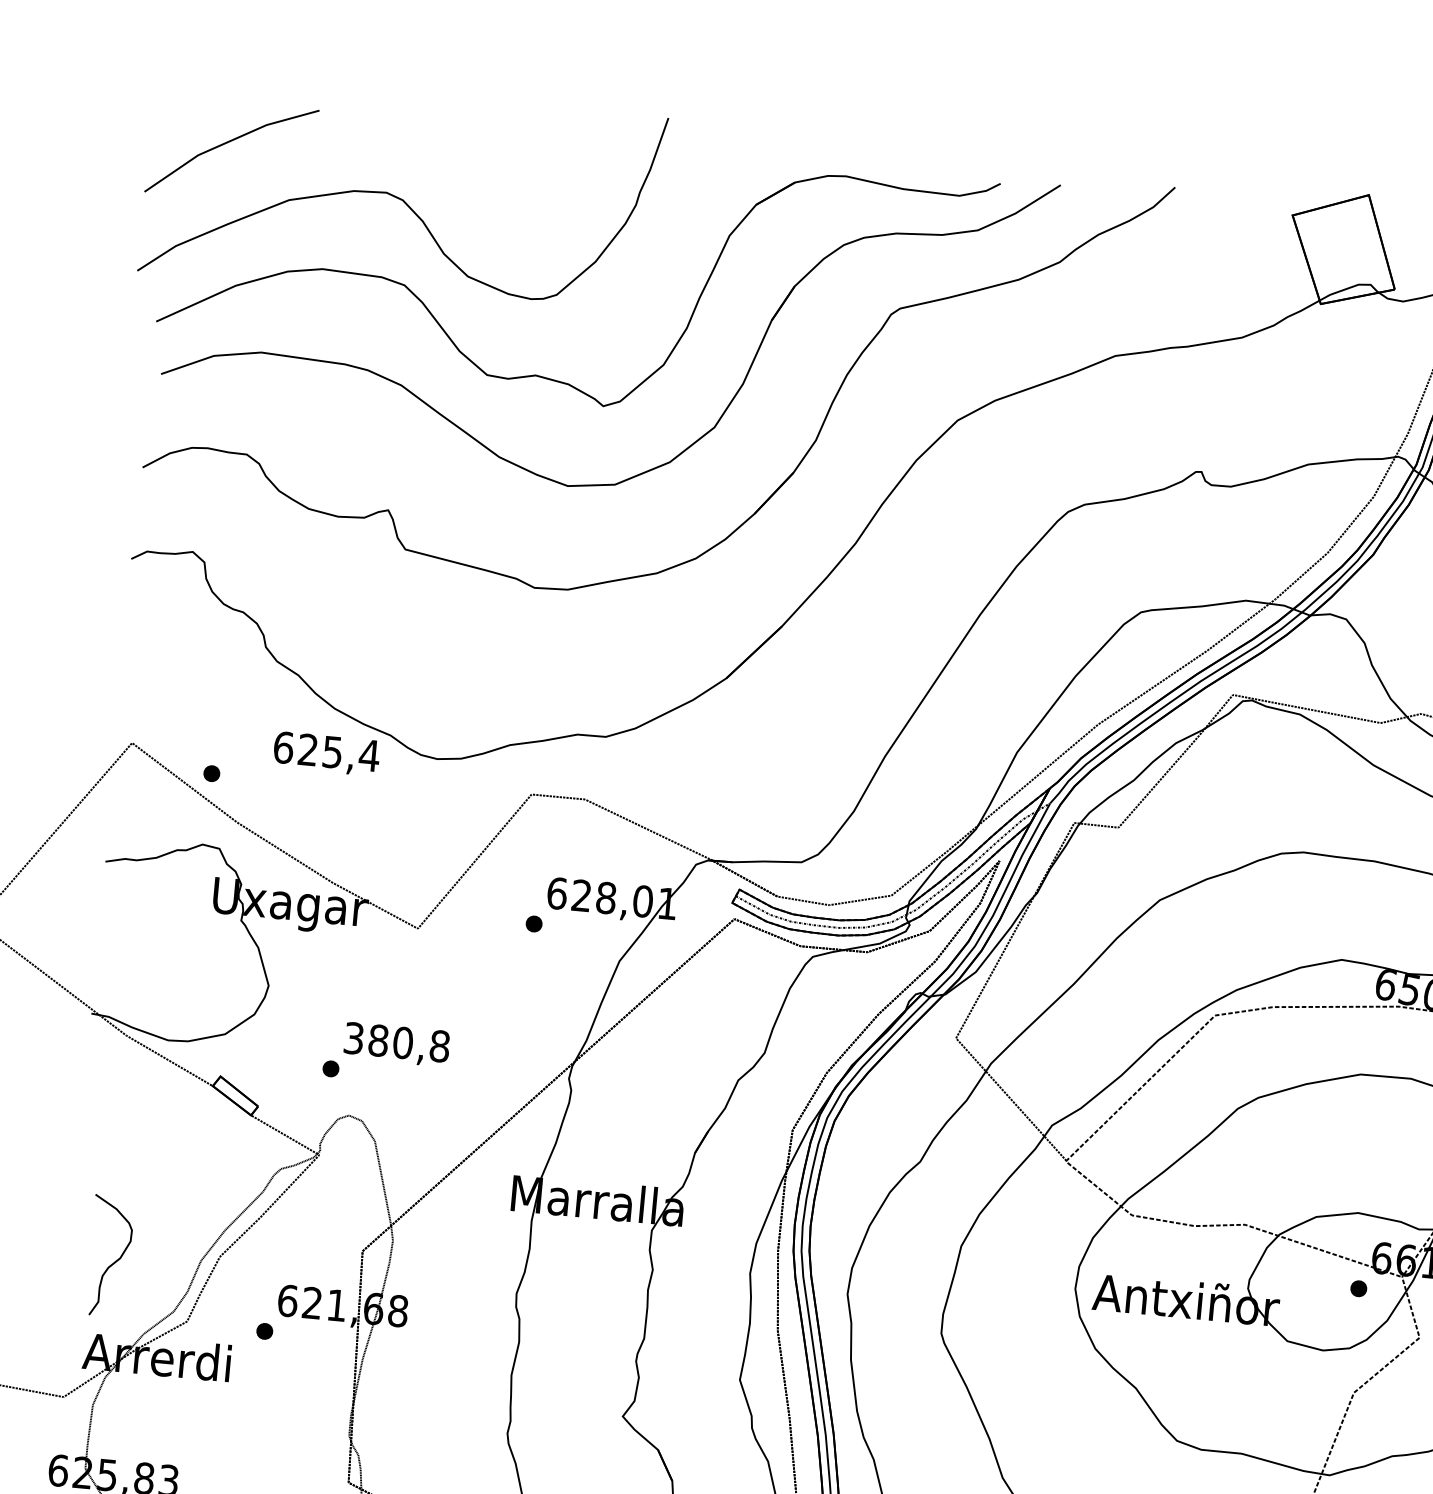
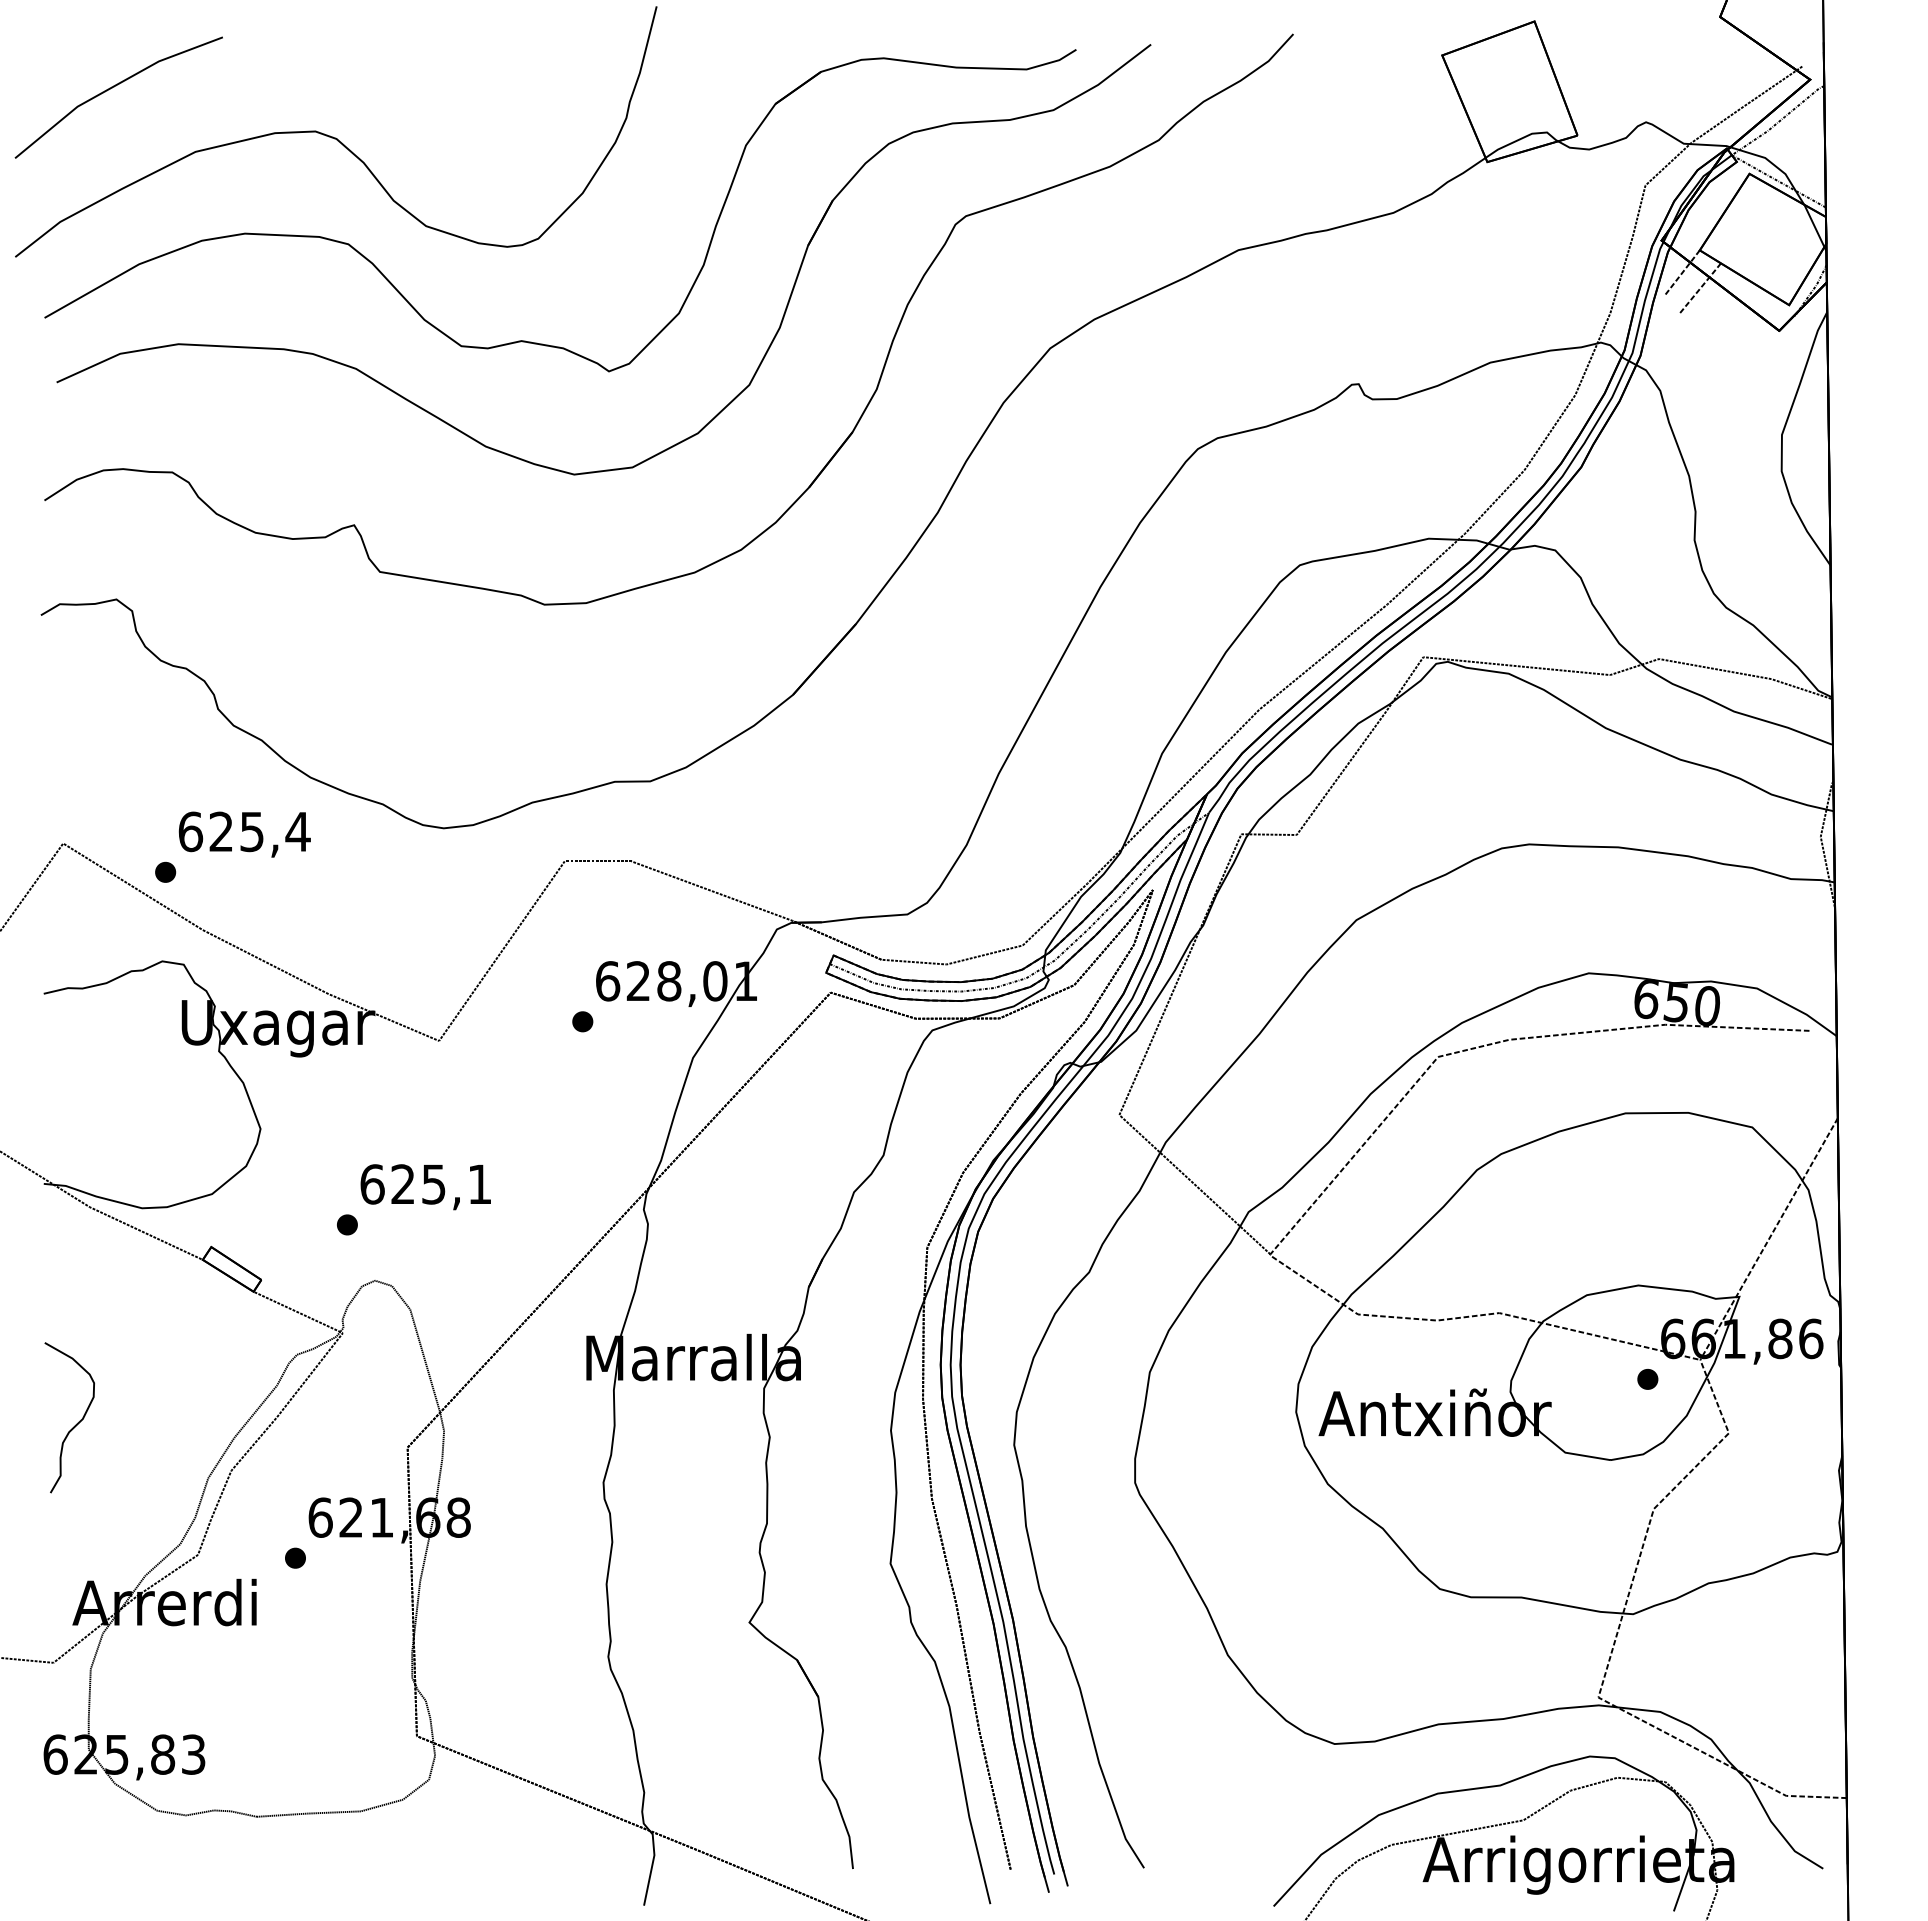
text: (326, 753) -> (244, 834), moved
text: (397, 1042) -> (426, 1184), 380,8 -> 625,1
curve: (114, 1261) -> (76, 1423), moved

